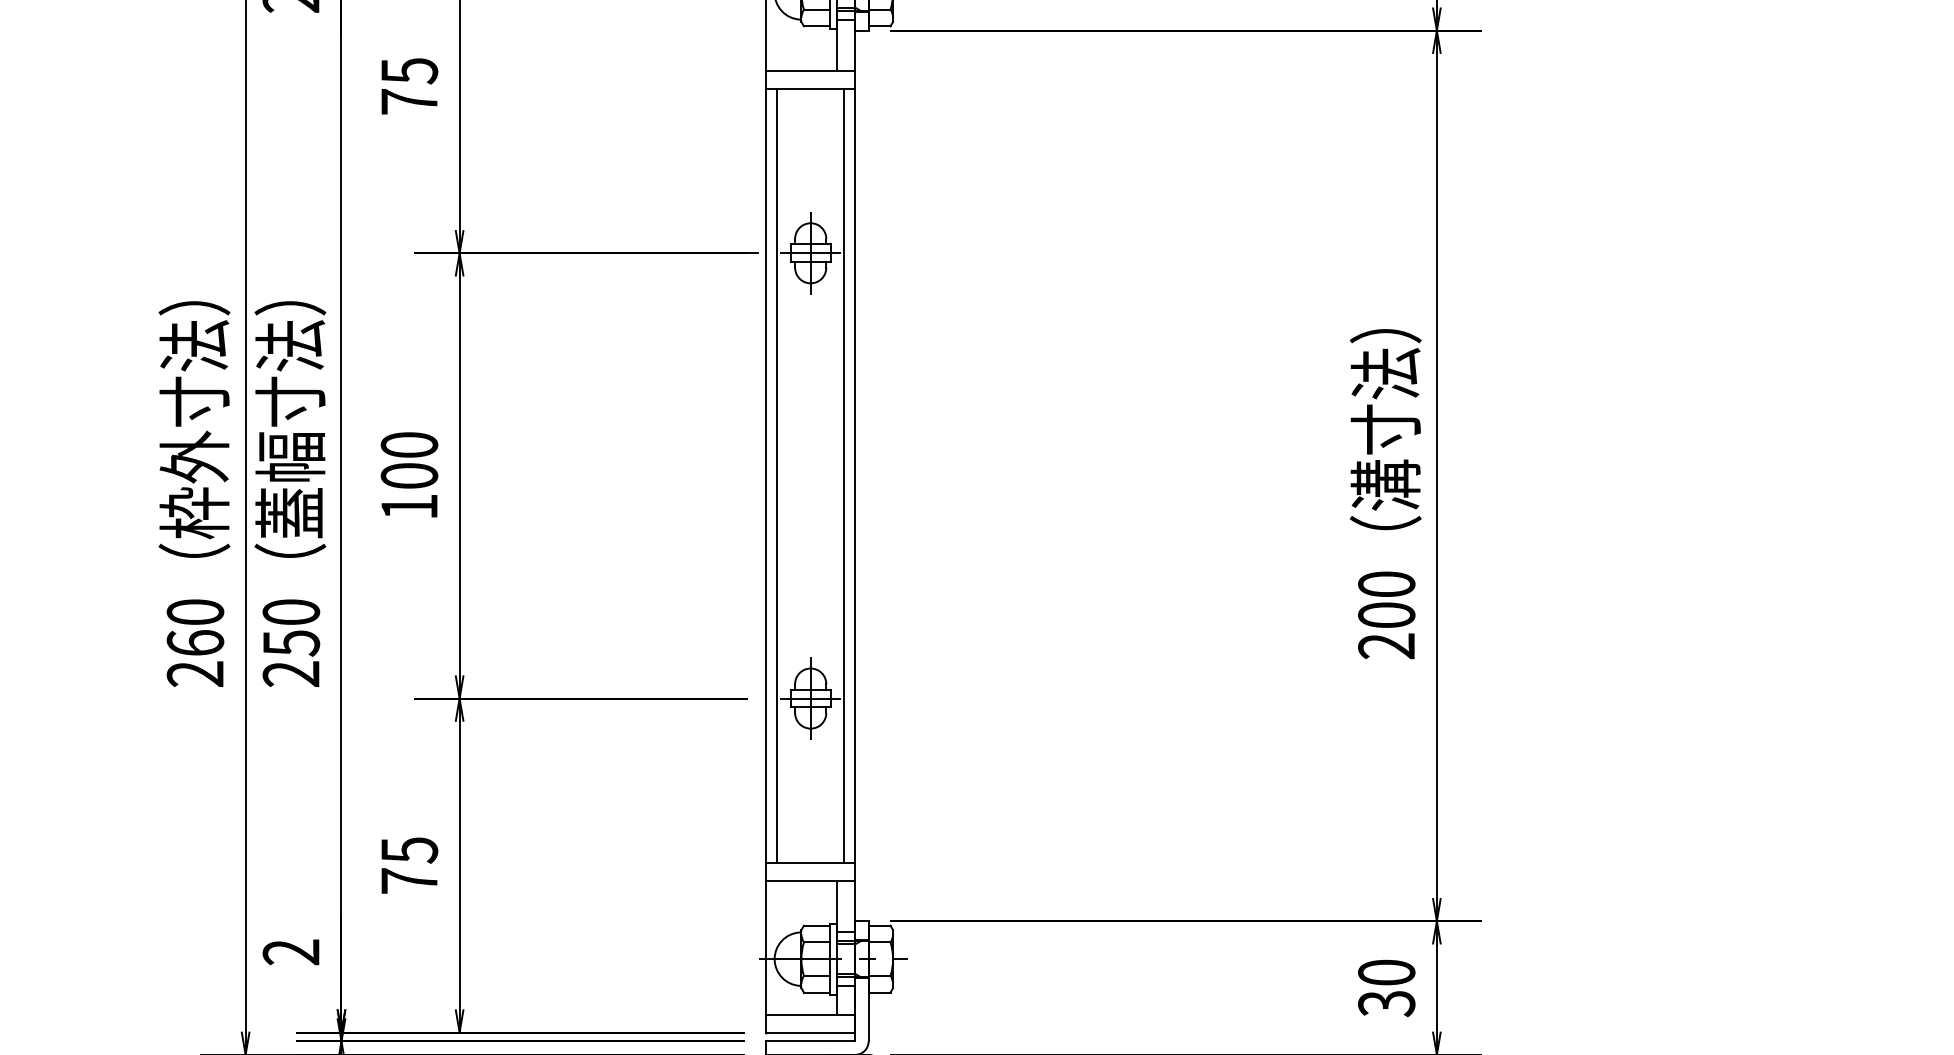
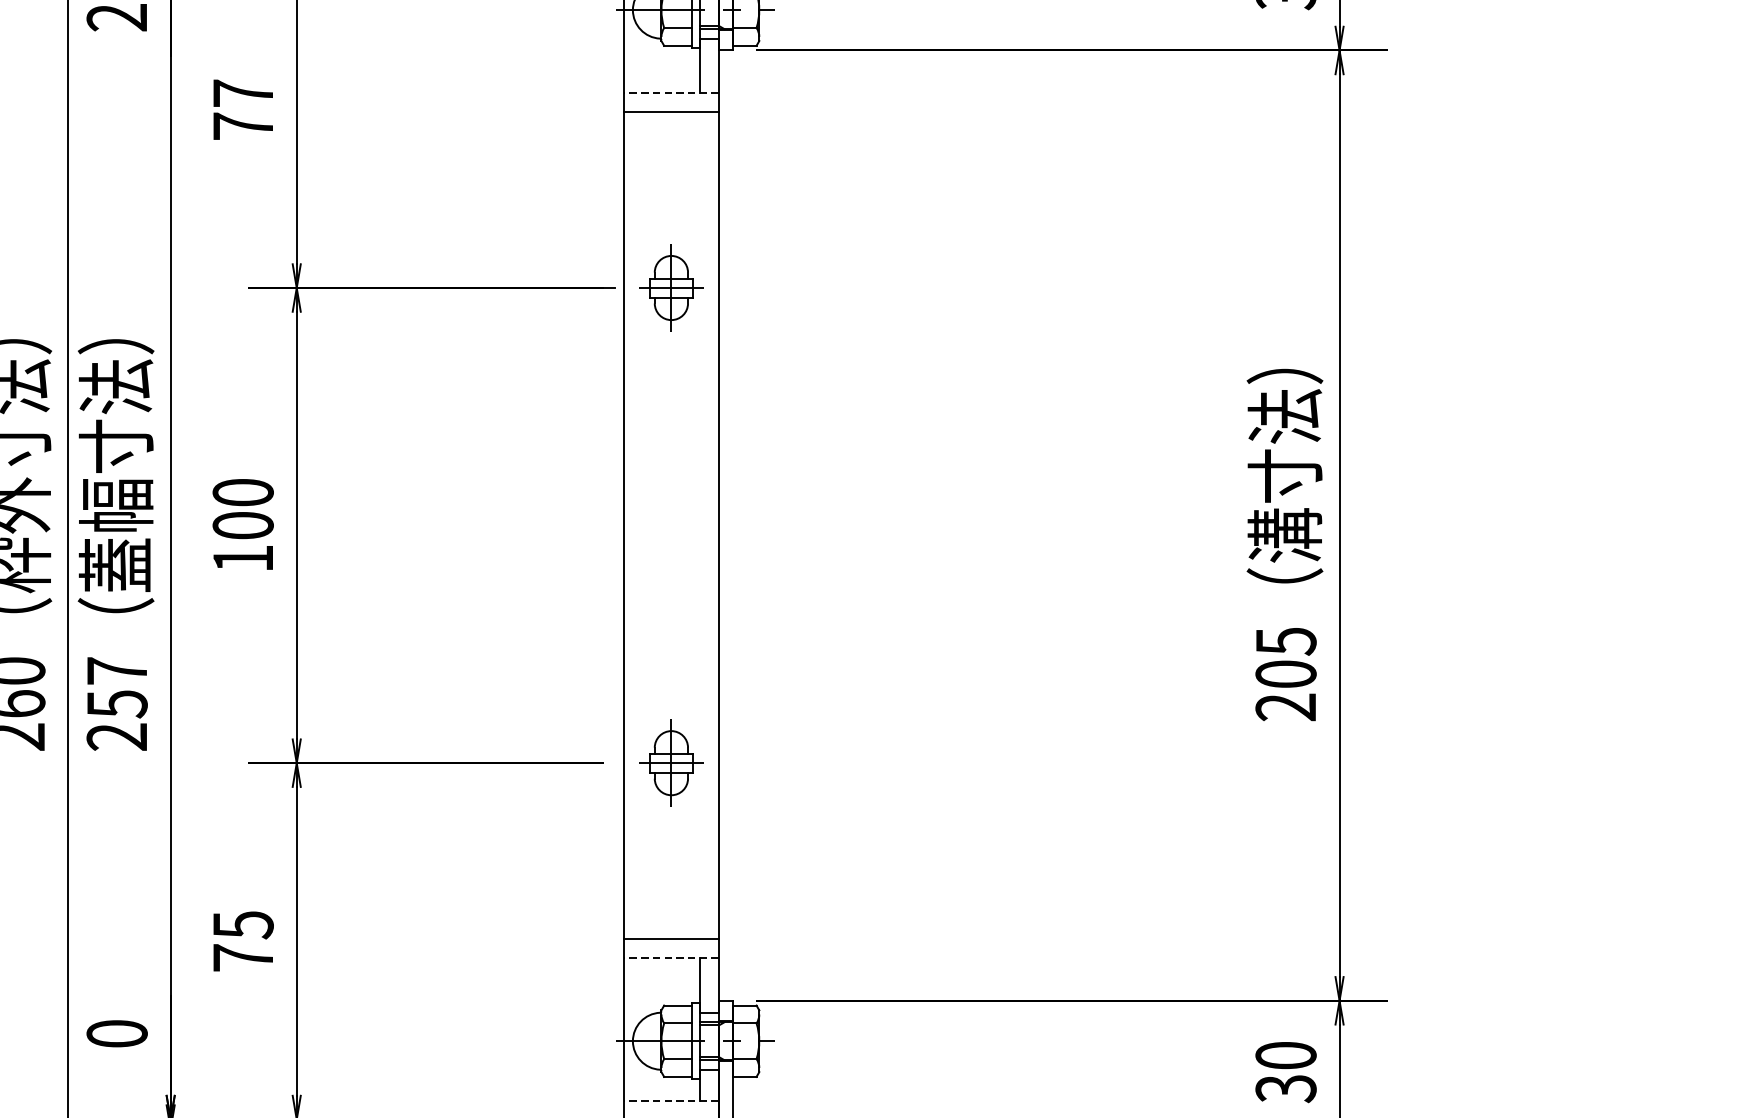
line: (810, 70) -> (671, 92), solid -> dashed
text: (409, 71) -> (243, 94), 75 -> 77
line: (777, 475) -> (635, 525), removed
line: (844, 475) -> (707, 525), removed
text: (1386, 584) -> (1285, 641), 200 -> 205
text: (291, 611) -> (117, 670), 250 -> 257
line: (810, 881) -> (671, 958), solid -> dashed
text: (291, 952) -> (117, 1034), 2 -> 0
line: (810, 1014) -> (671, 1100), solid -> dashed

